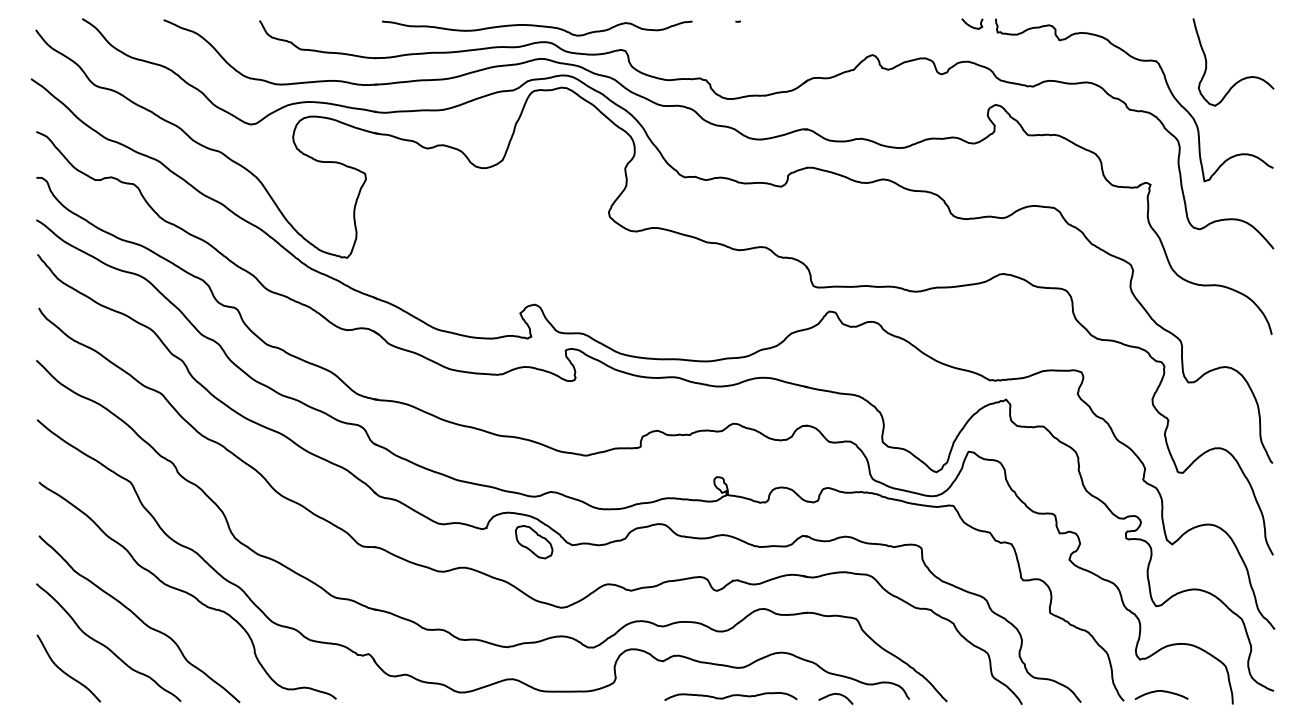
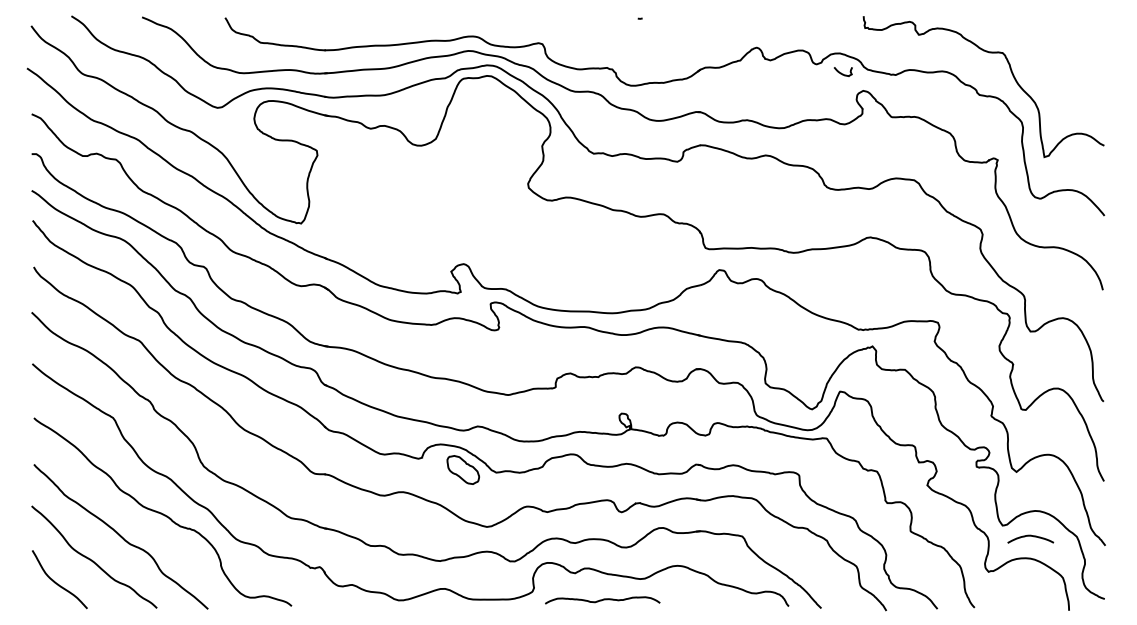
curve: (971, 25) -> (842, 73), moved
curve: (537, 26) -> (466, 22), removed
curve: (1241, 78) -> (1076, 67), removed
curve: (1163, 692) -> (1032, 537), moved
curve: (835, 694) -> (724, 602), removed
curve: (730, 696) -> (602, 600), moved

